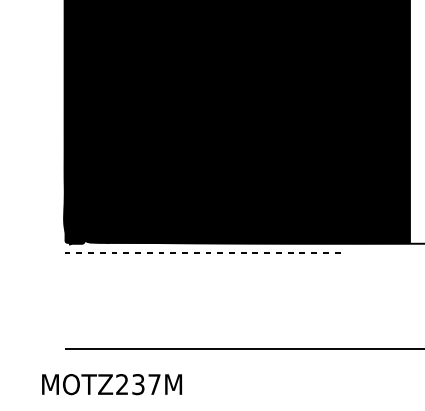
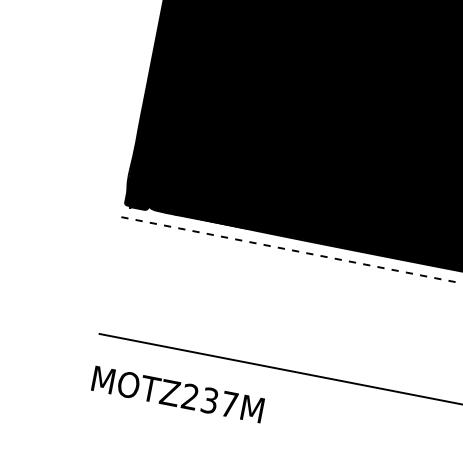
text: (111, 384) -> (177, 394), moved

